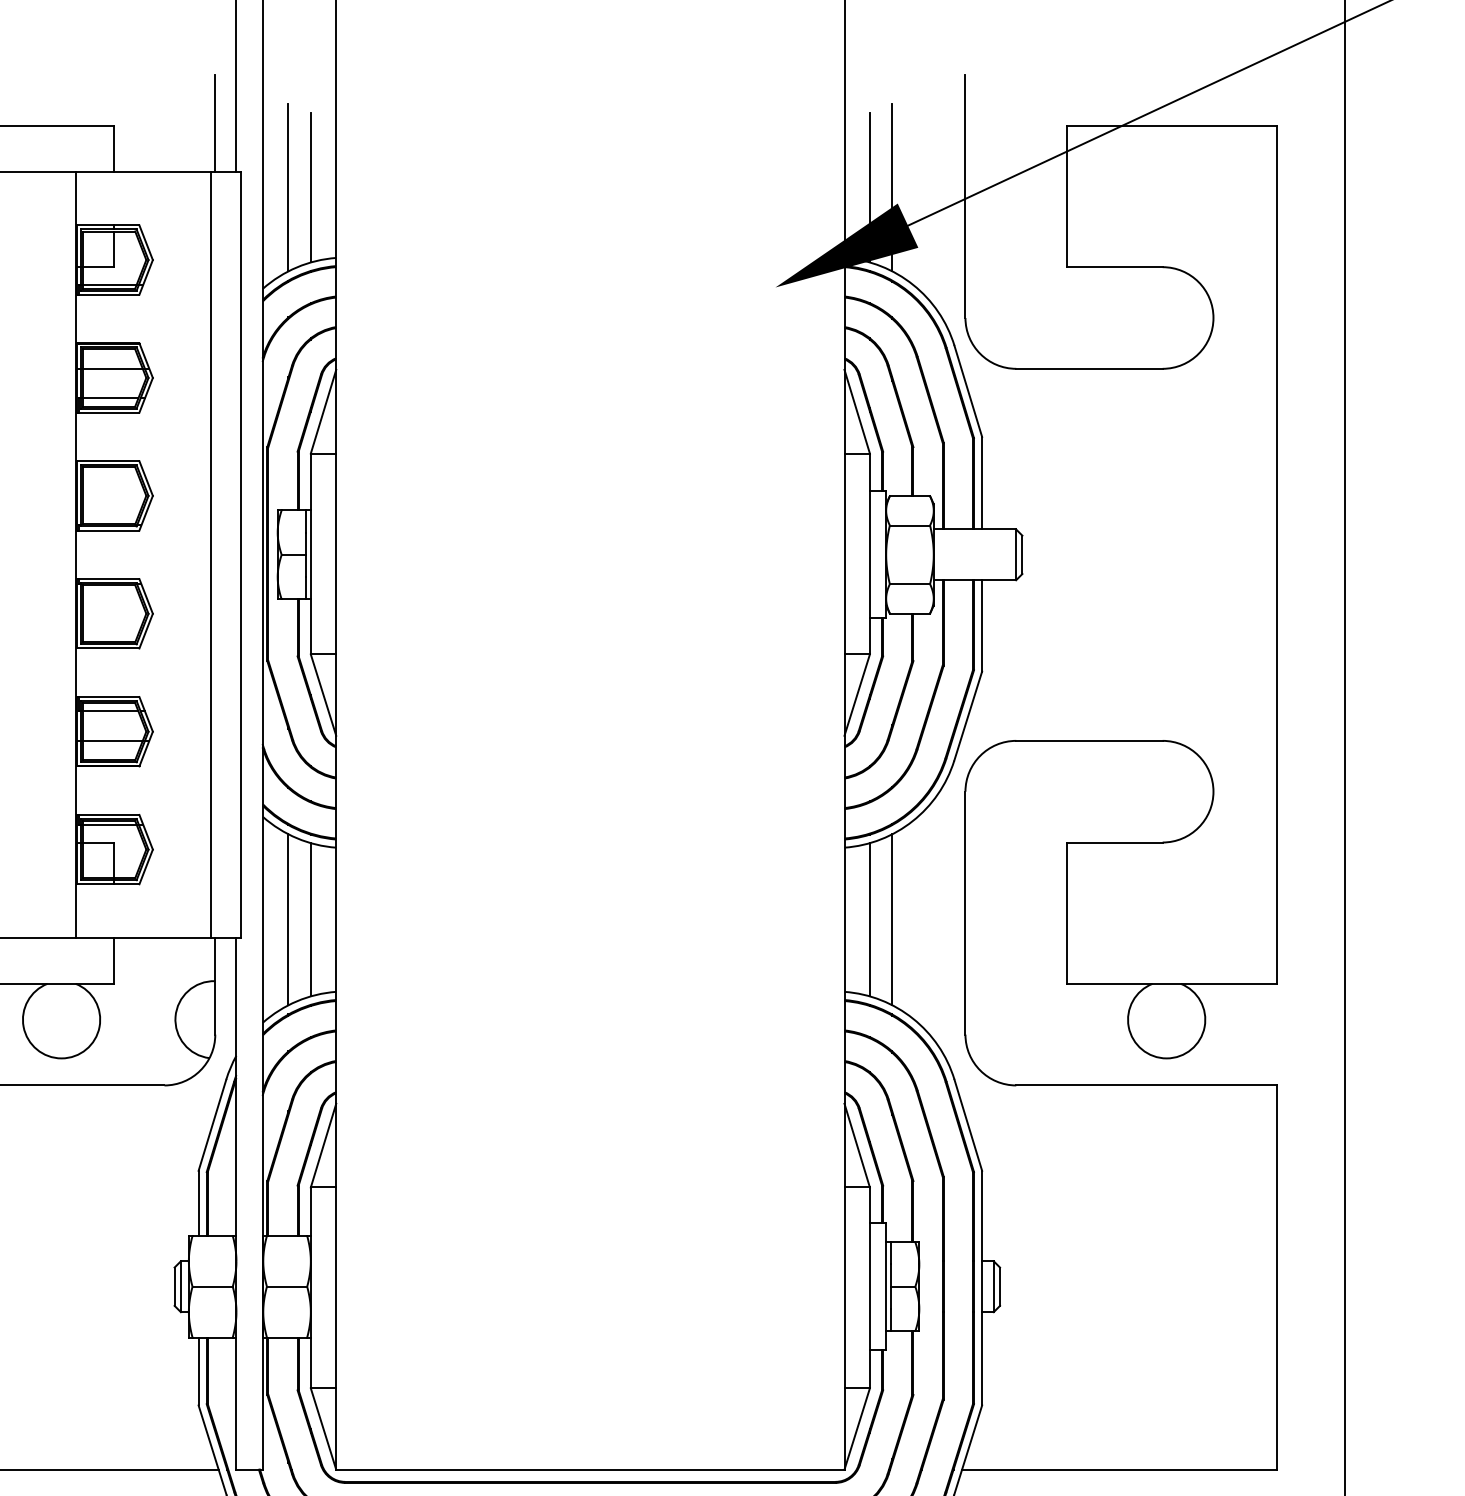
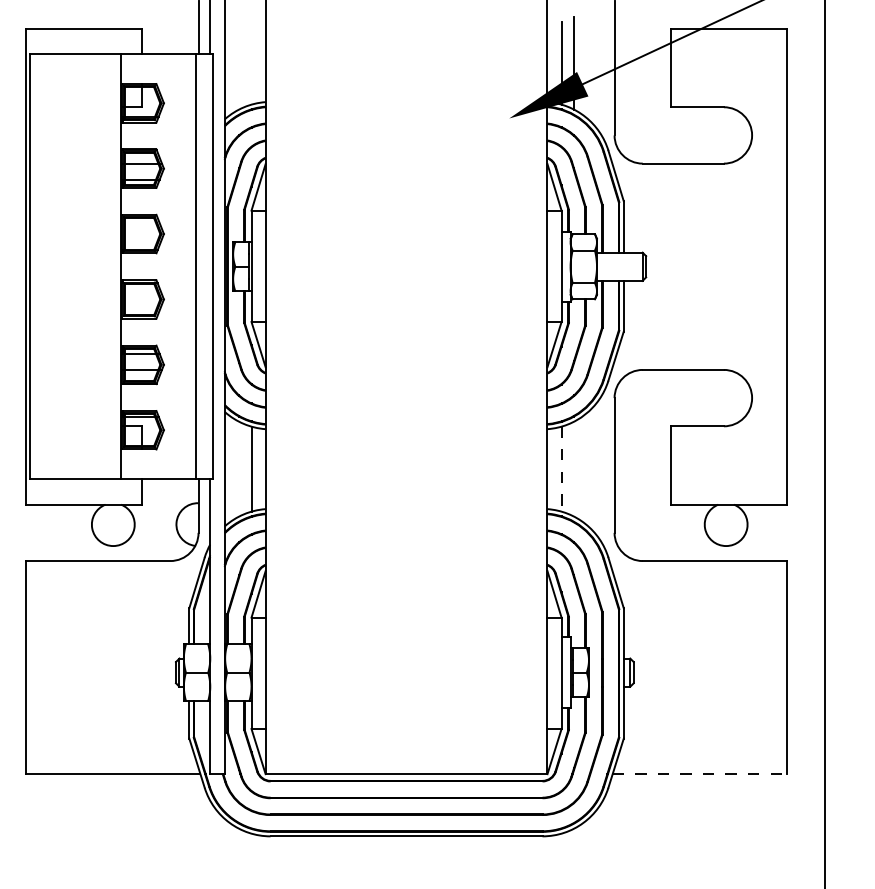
line: (310, 186) -> (251, 62), removed
line: (289, 188) -> (239, 63), removed
line: (289, 918) -> (239, 468), removed
line: (891, 918) -> (573, 468), removed
line: (869, 920) -> (561, 469), solid -> dashed
line: (1120, 1470) -> (700, 774), solid -> dashed

